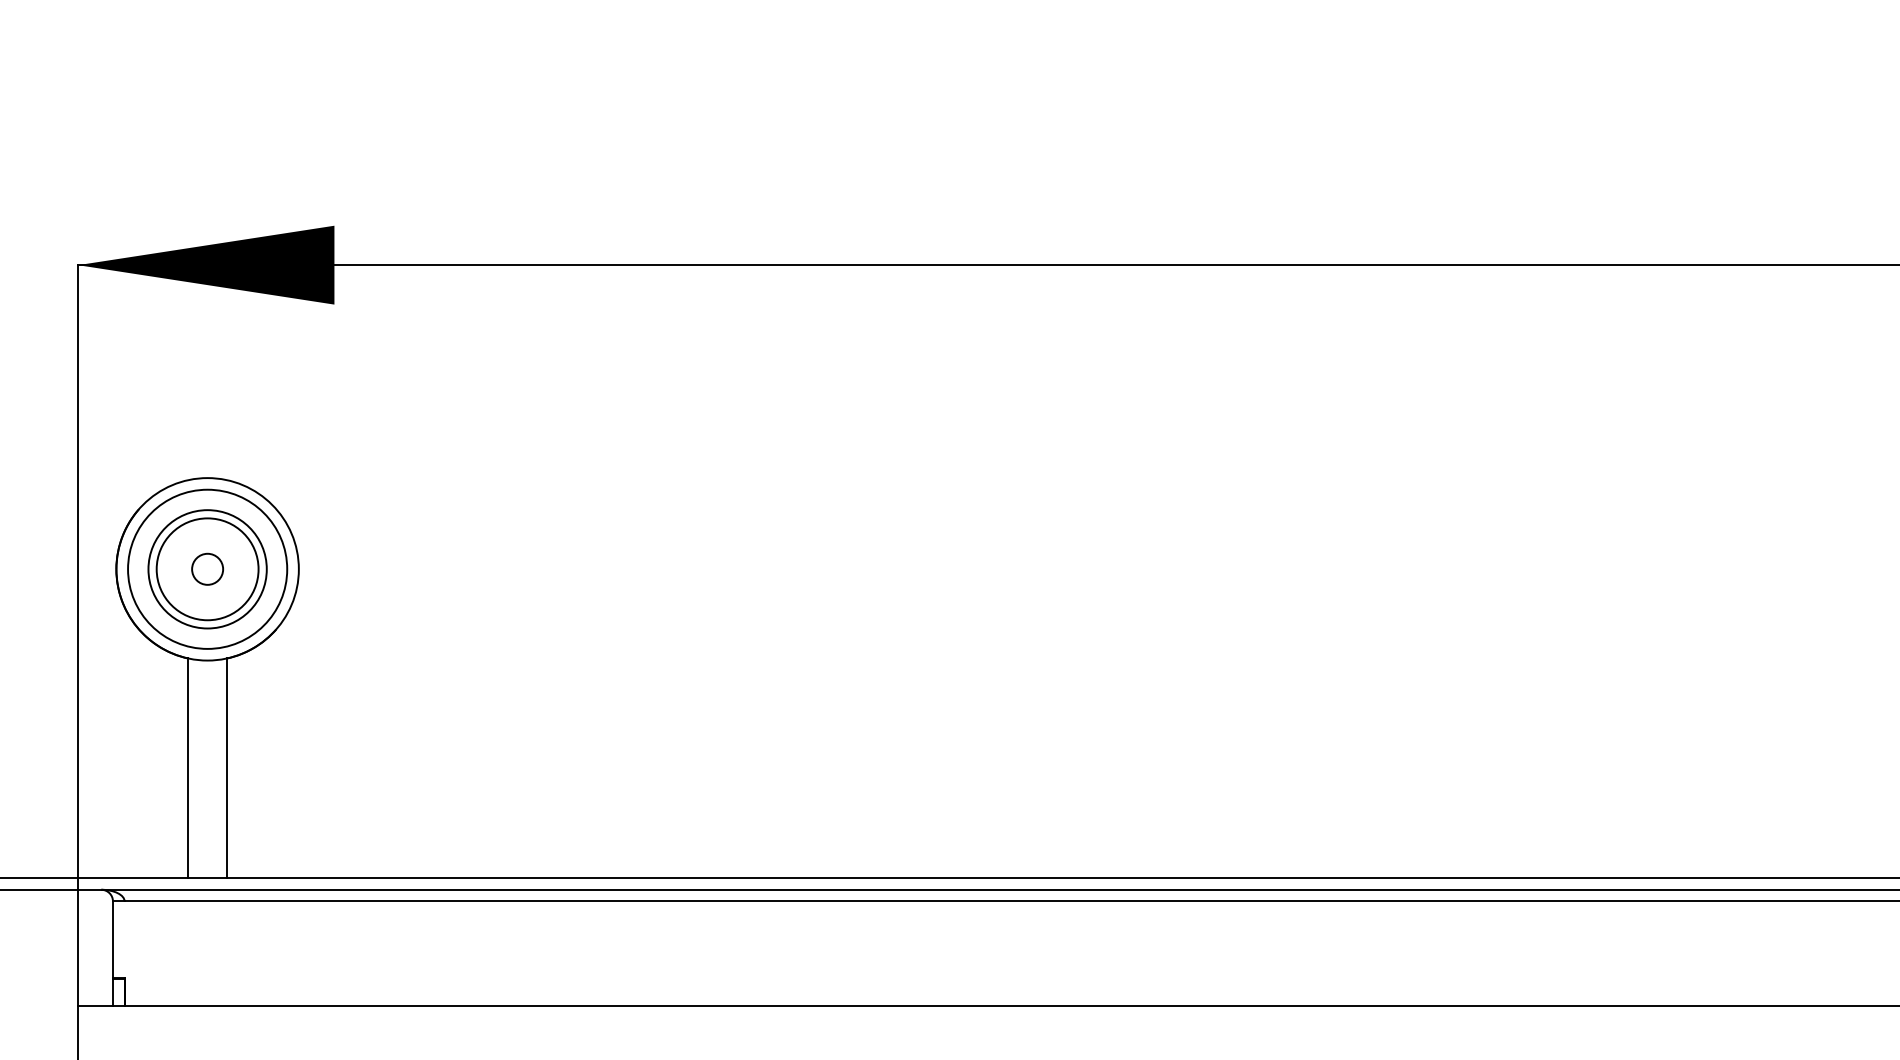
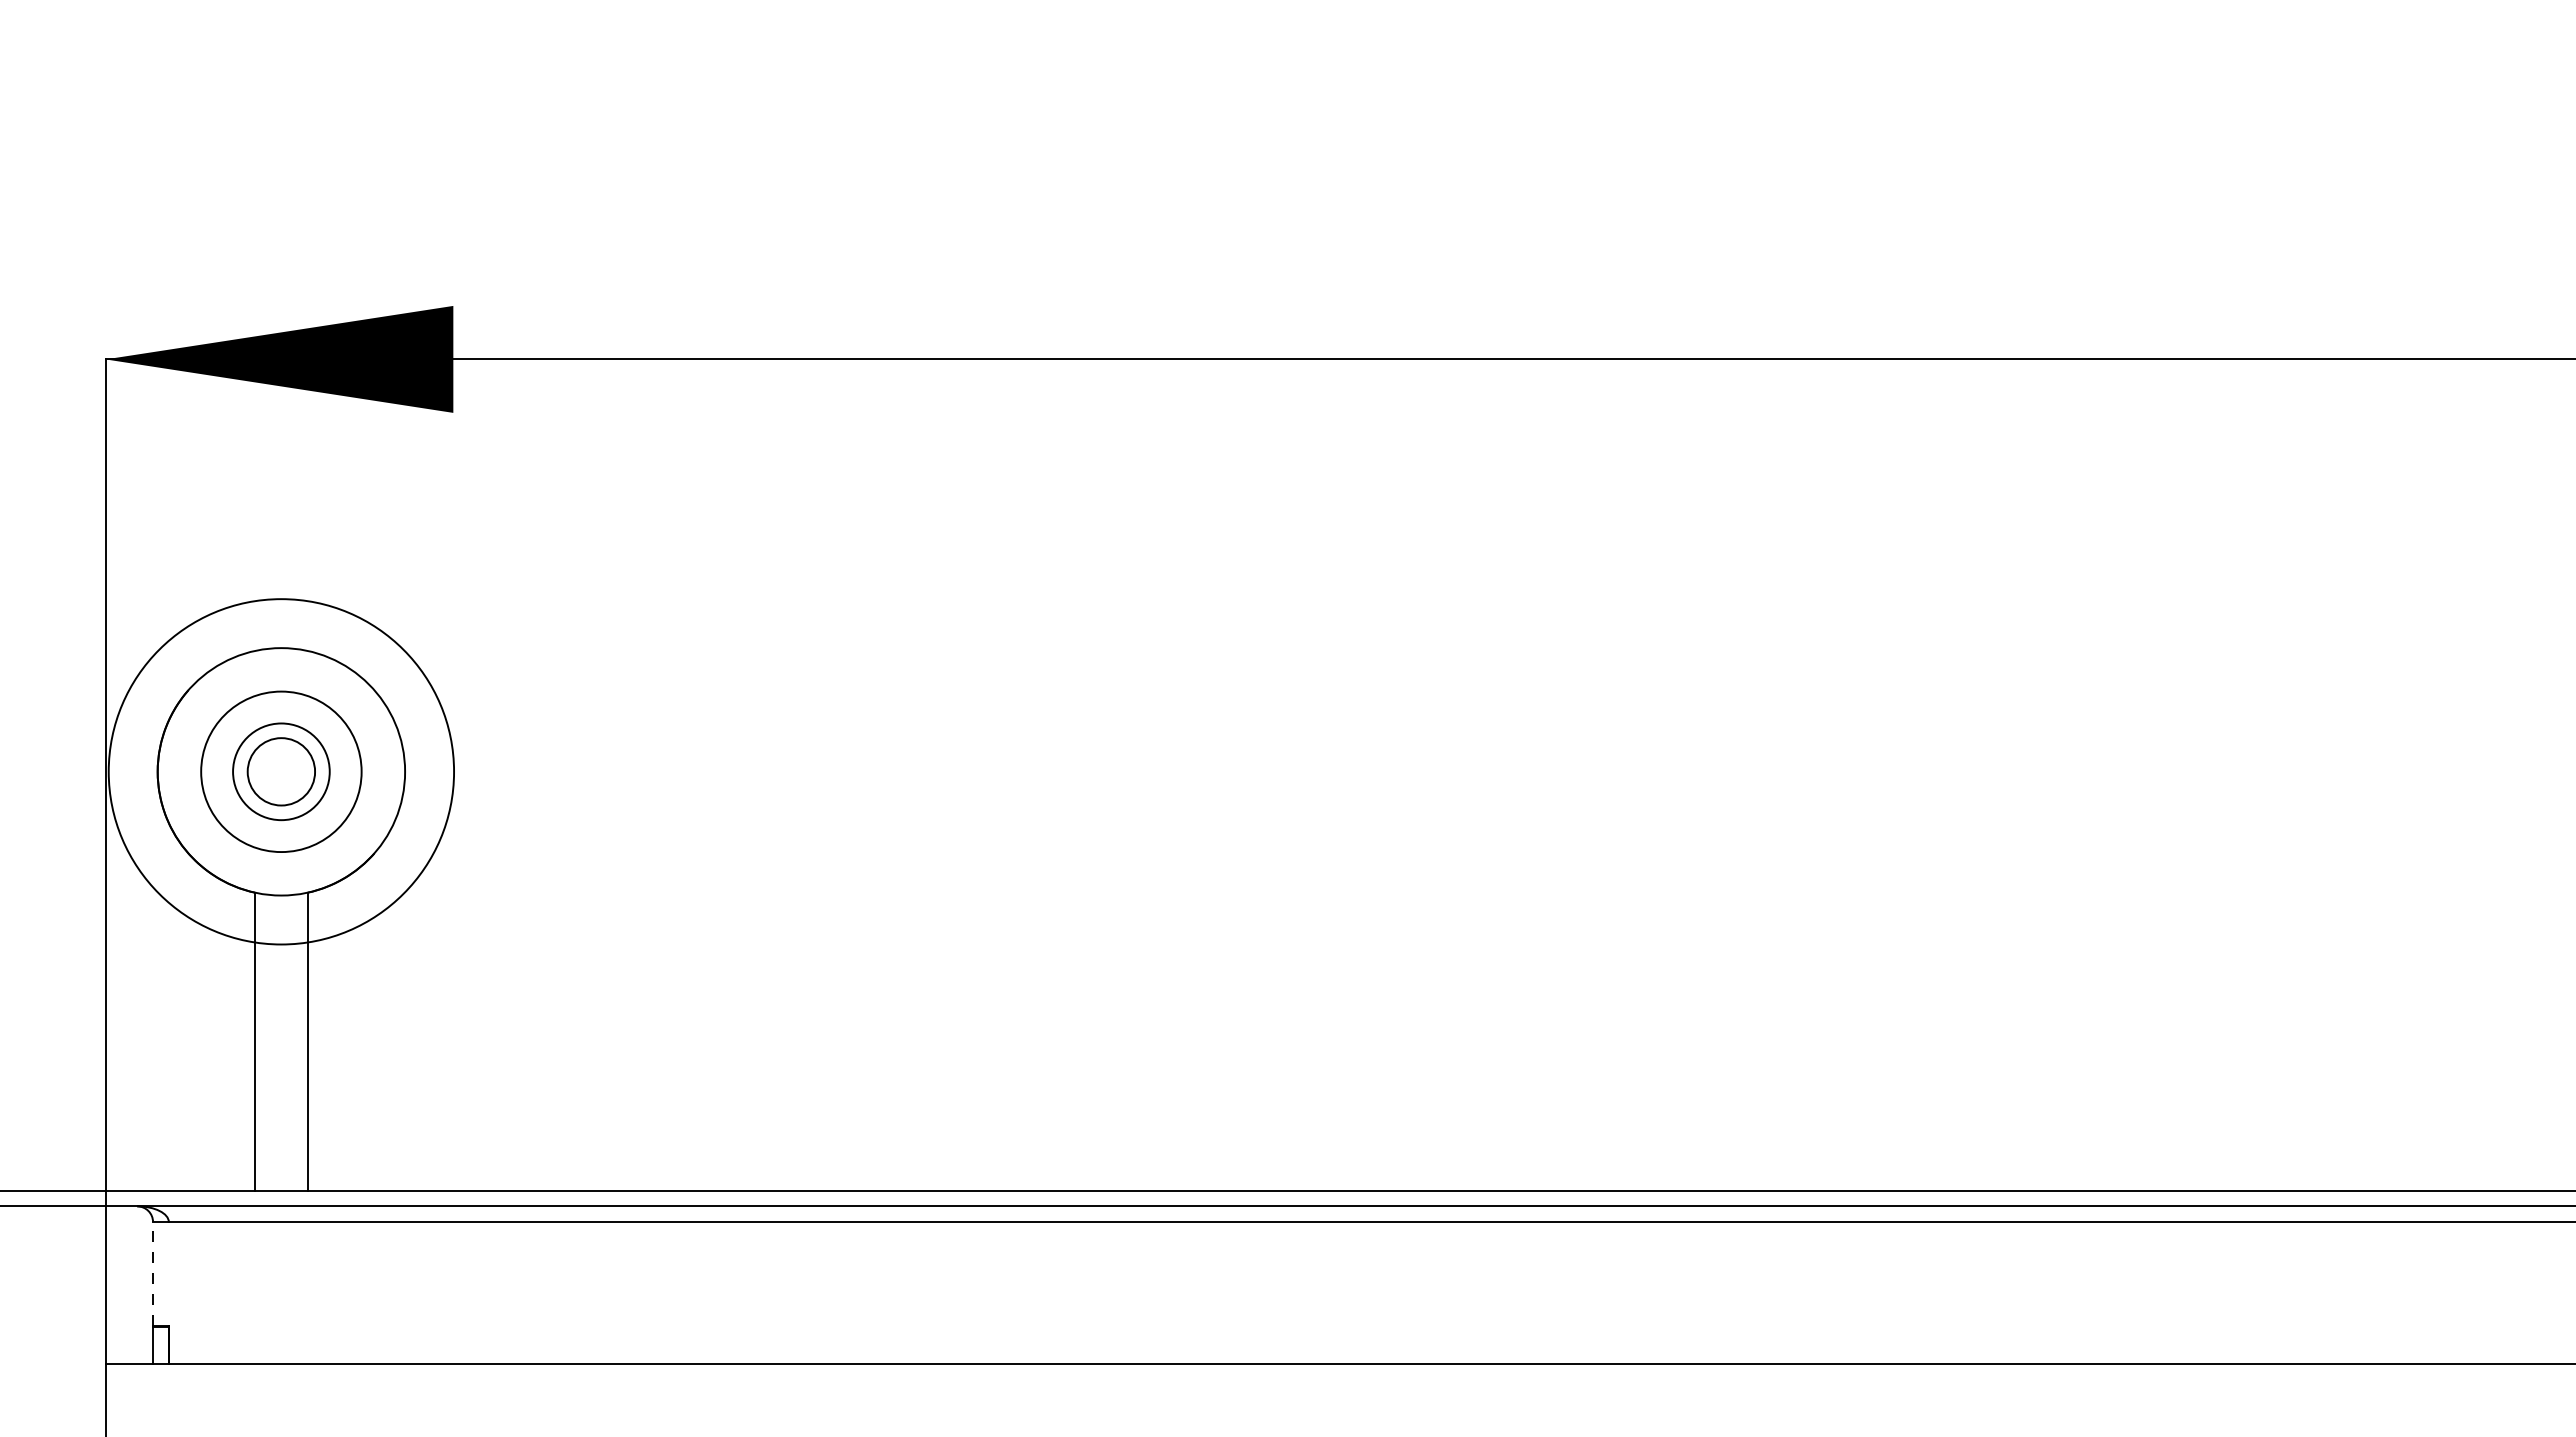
circle: (207, 569) -> (281, 771), size x0.7
circle: (207, 569) -> (281, 771), size x1.6
circle: (207, 569) -> (281, 771), size x1.6
line: (113, 940) -> (153, 1274), solid -> dashed

